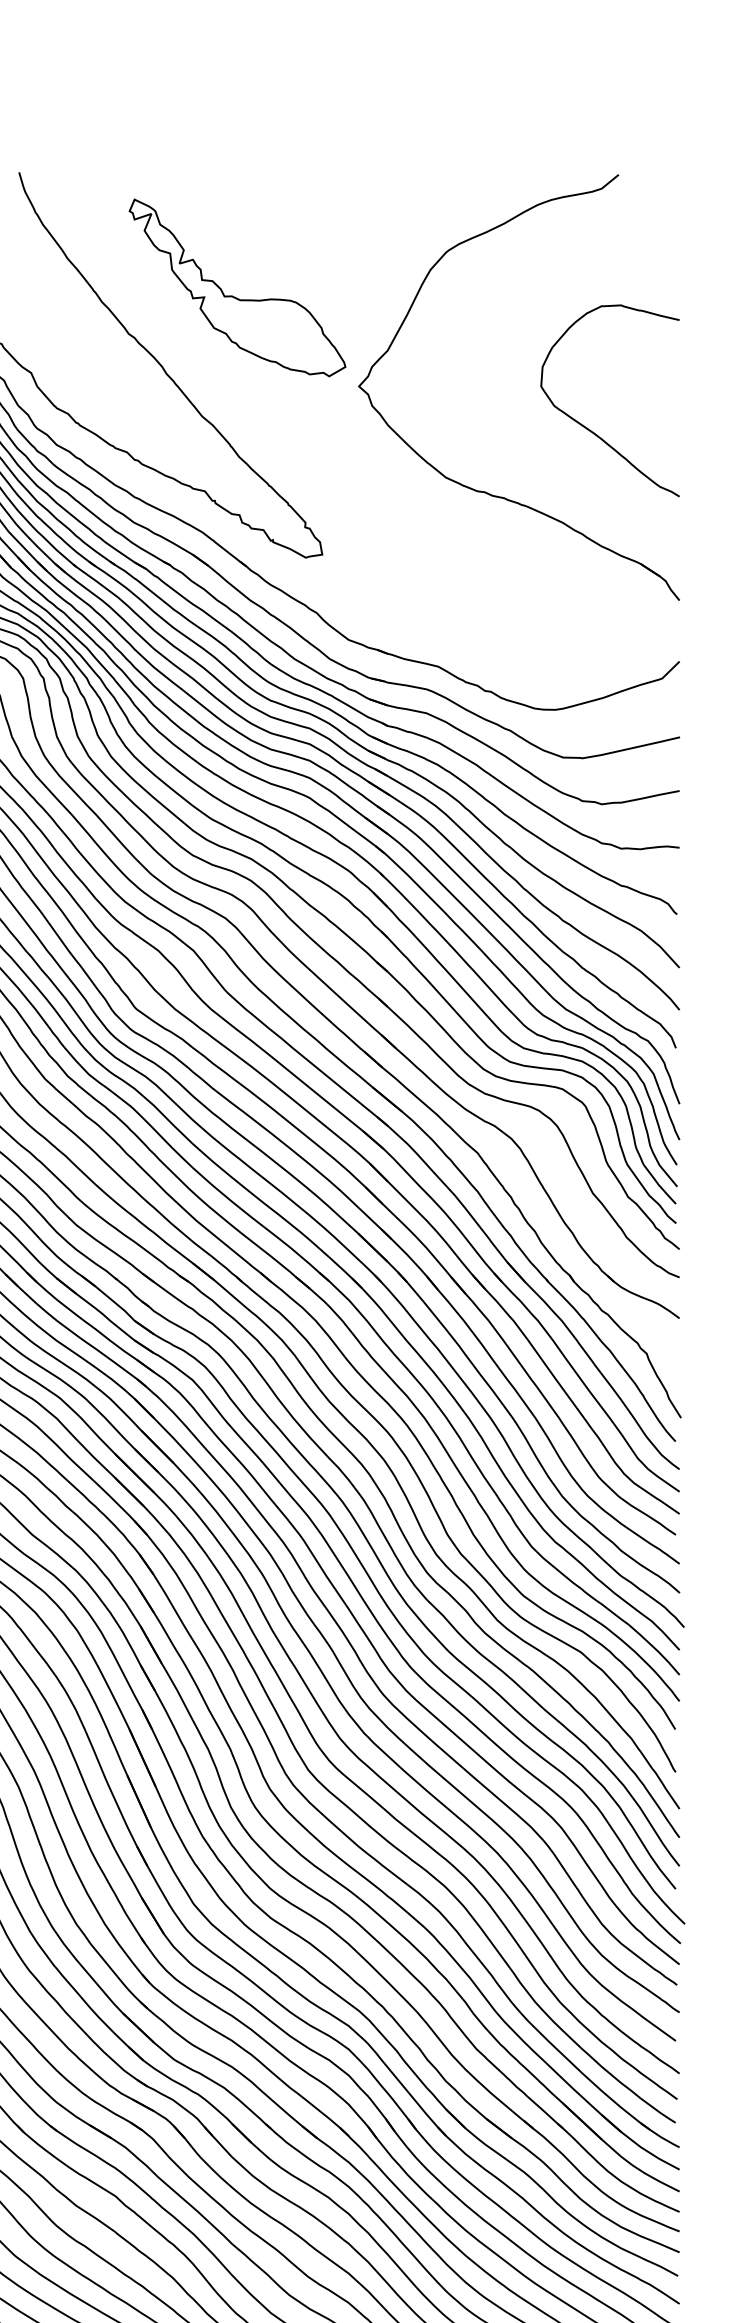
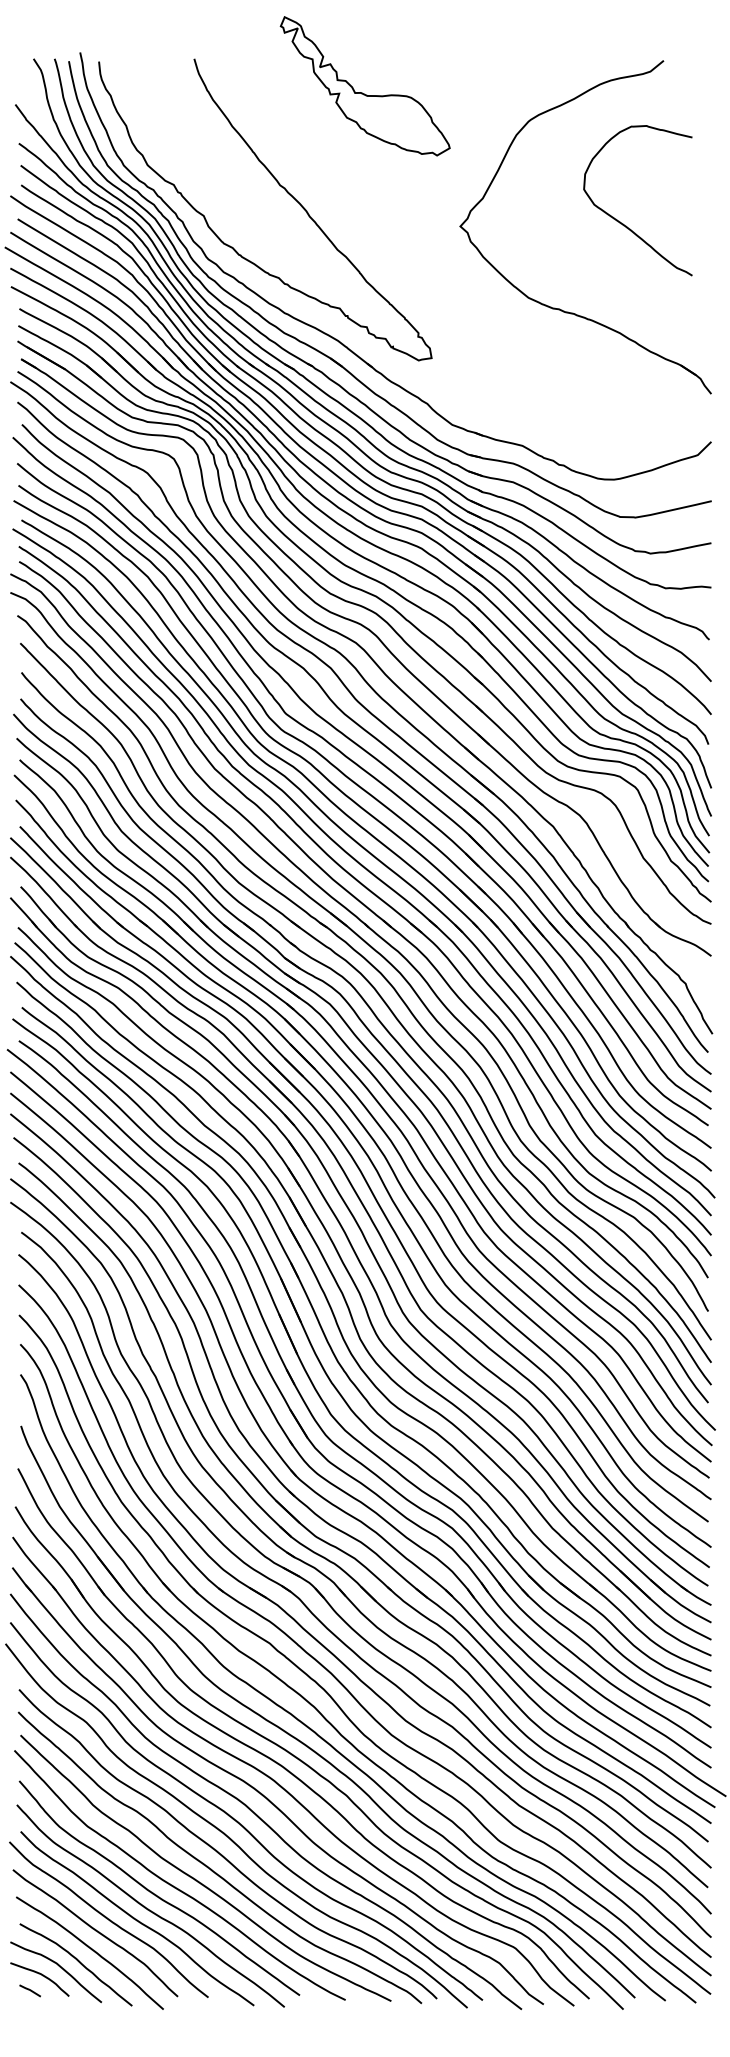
part: (233, 295) -> (362, 92), moved
curve: (591, 429) -> (623, 223), moved

